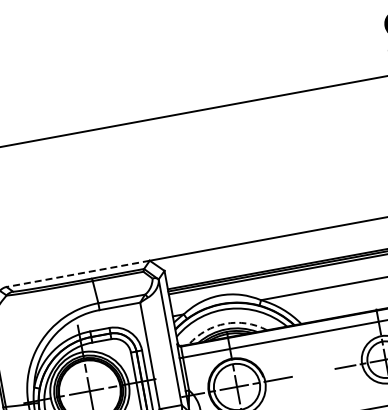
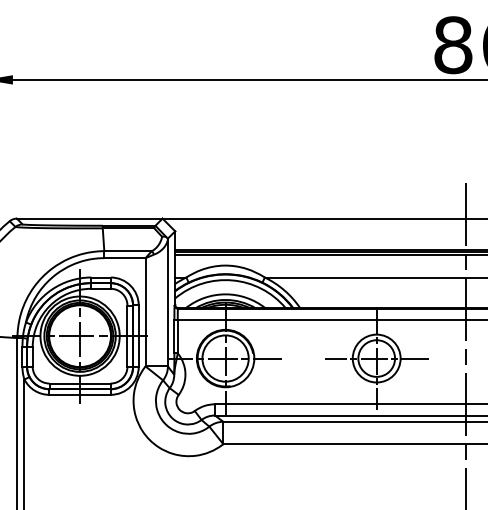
line: (77, 273) -> (89, 218), dashed -> solid
arc: (225, 323) -> (225, 294), dashed -> solid

